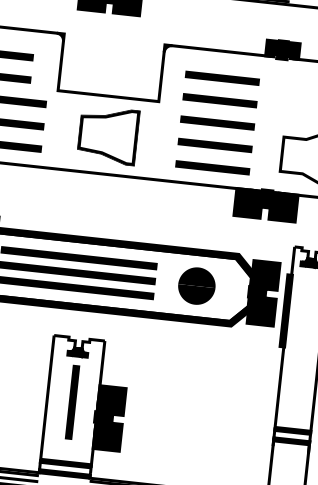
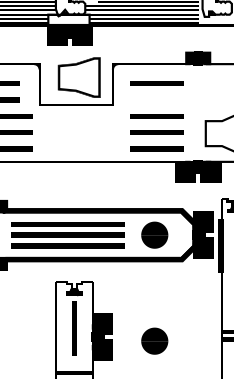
line: (219, 100) -> (156, 99), removed
text: (107, 135) -> (78, 77), moved
part: (180, 430) -> (154, 340), added

